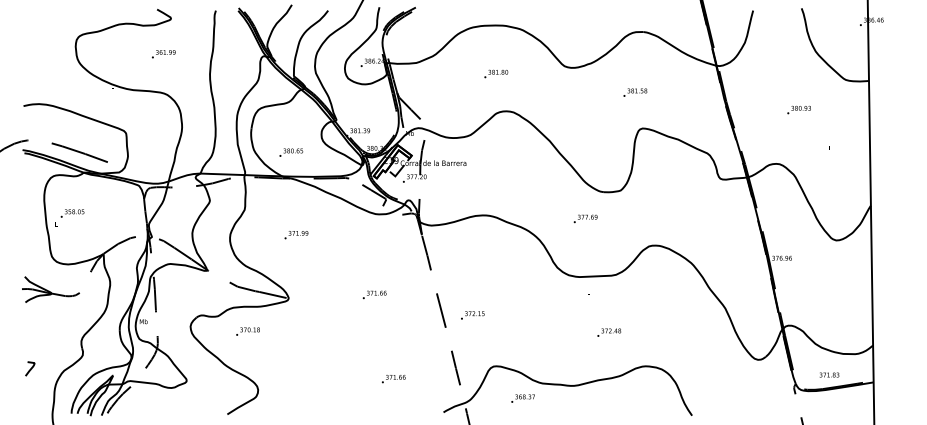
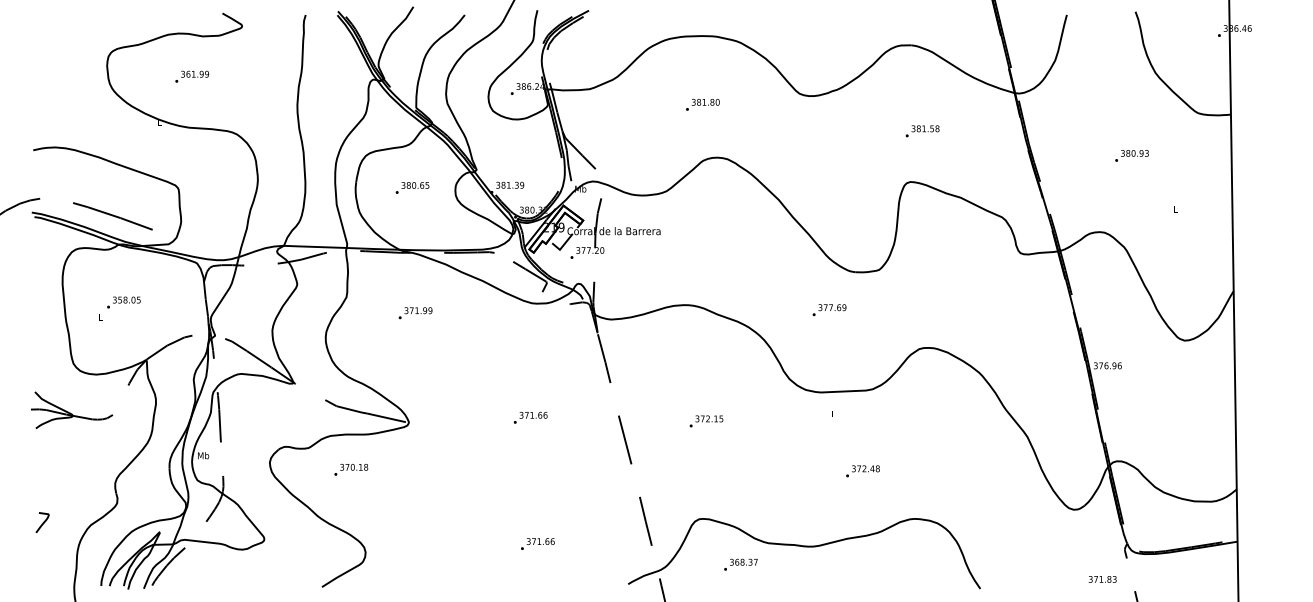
text: (163, 54) -> (191, 77), moved
text: (635, 92) -> (922, 130), moved
text: (291, 152) -> (412, 187), moved
text: (69, 217) -> (119, 308), moved
text: (296, 235) -> (415, 313), moved
text: (472, 315) -> (706, 421), moved
text: (829, 374) -> (1102, 578), moved
text: (393, 379) -> (537, 544), moved

